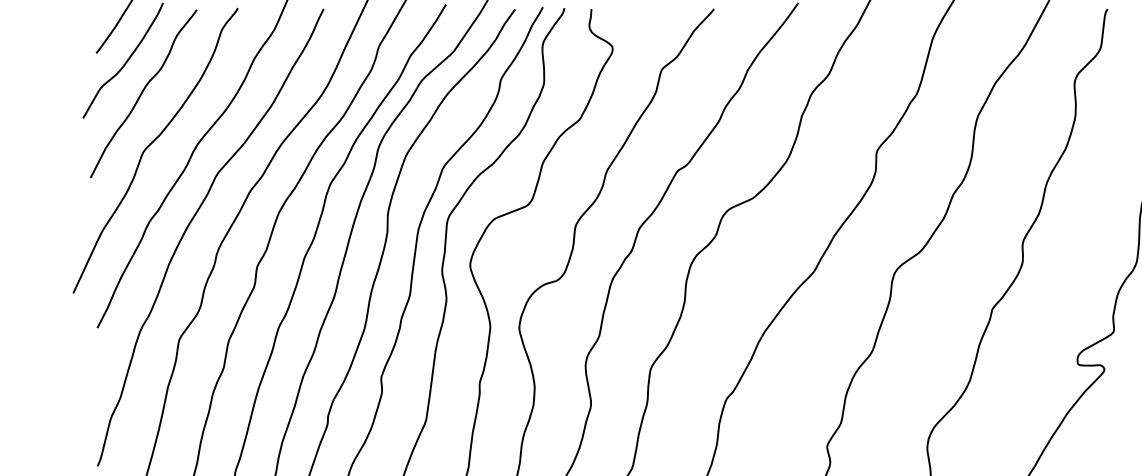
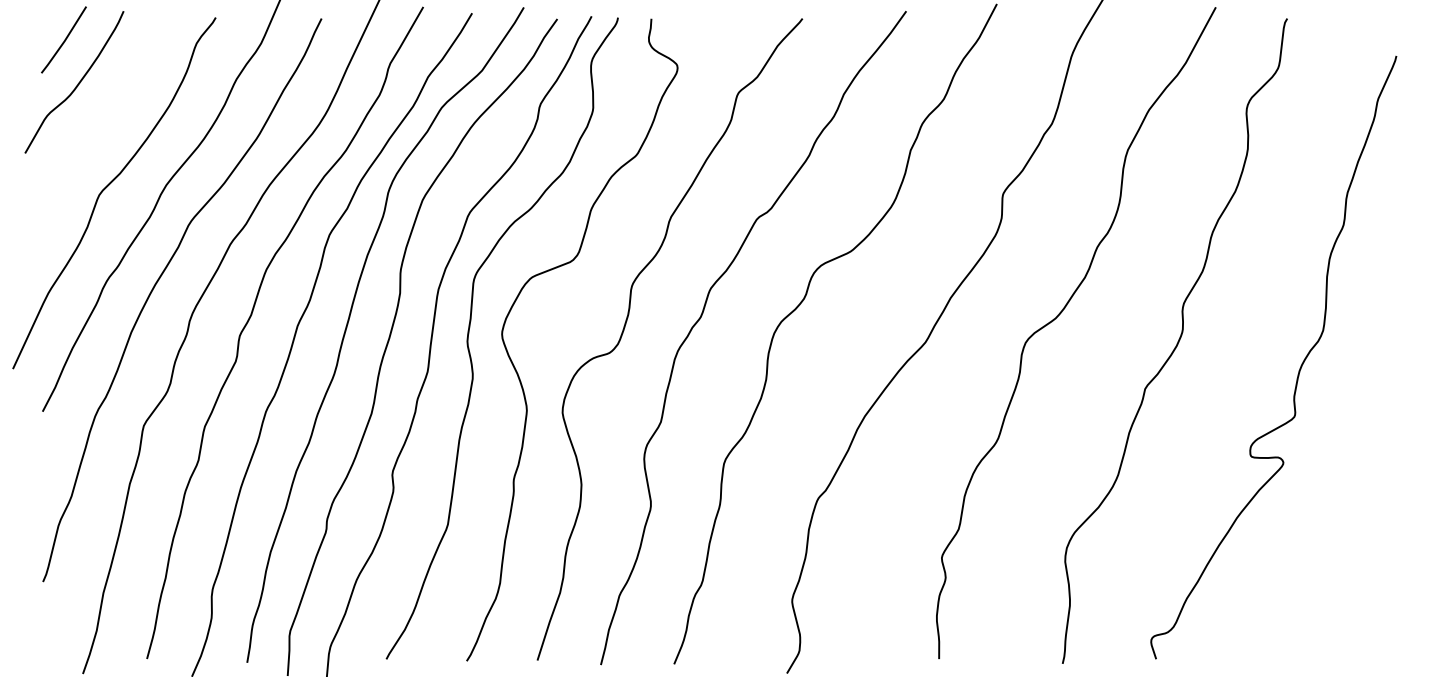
curve: (142, 93) -> (98, 122), removed

